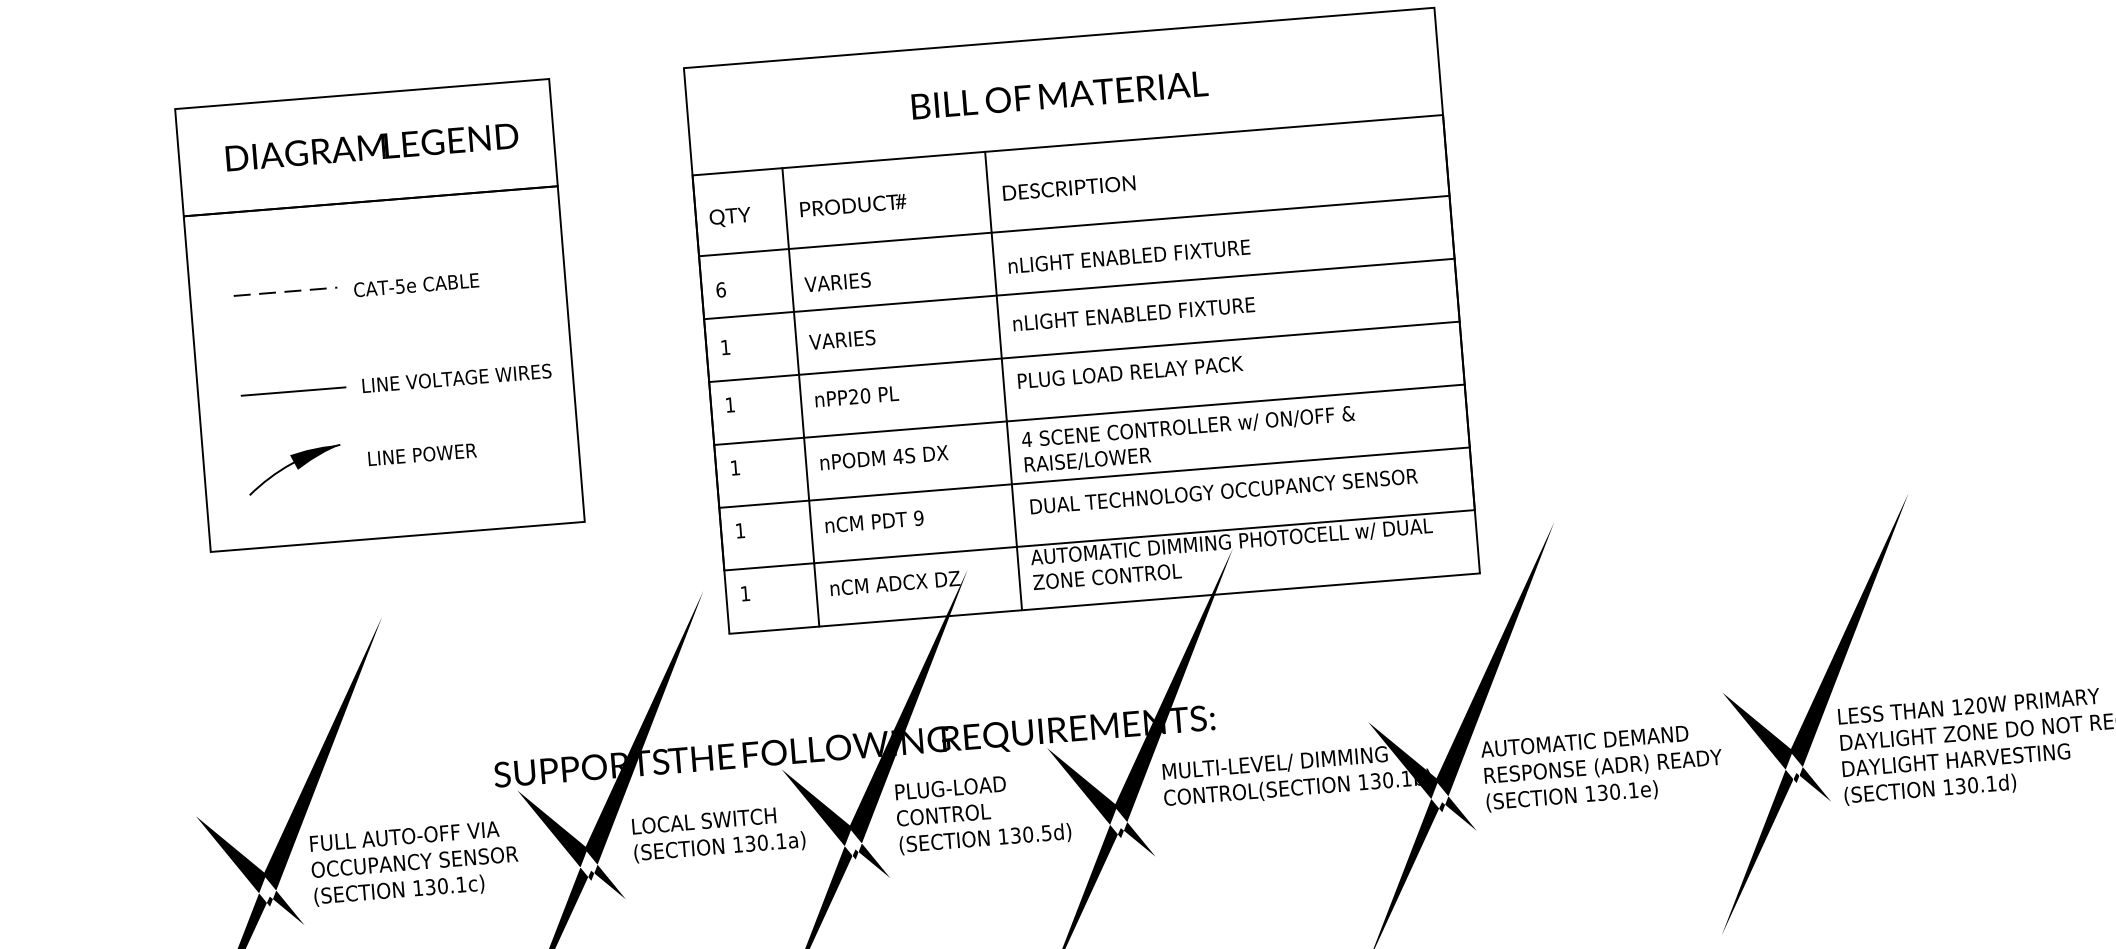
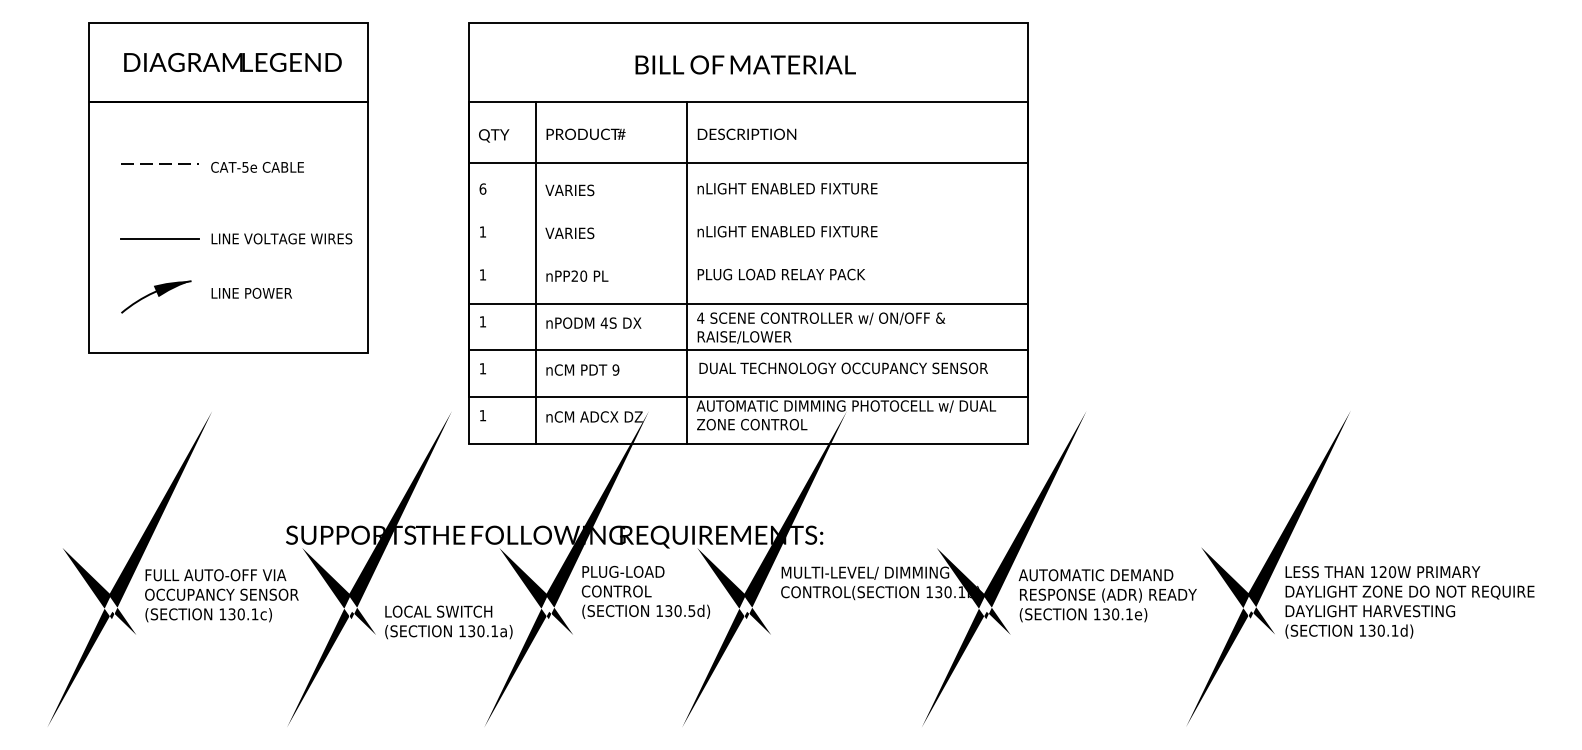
line: (1079, 288) -> (748, 209), removed
line: (1084, 351) -> (748, 256), removed
text: (718, 834) -> (448, 622), moved

